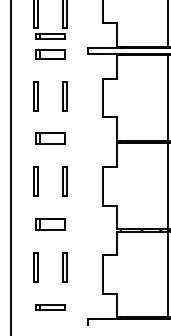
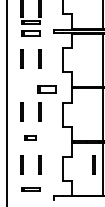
part: (49, 138) -> (46, 89), moved
part: (49, 224) -> (30, 138), size x0.6
line: (152, 267) -> (93, 164), added

